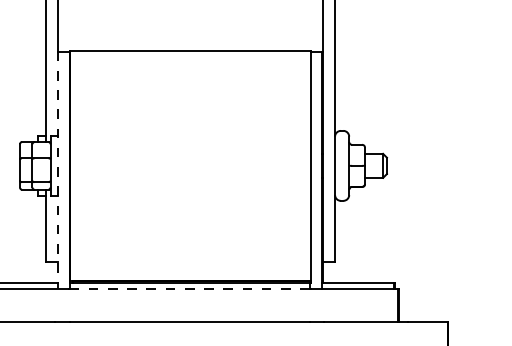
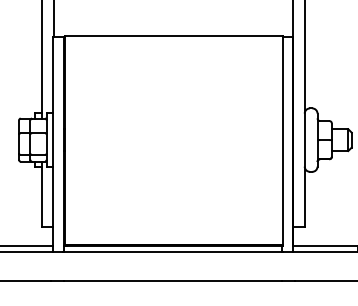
line: (57, 170) -> (53, 144), dashed -> solid
line: (189, 288) -> (172, 251), dashed -> solid

